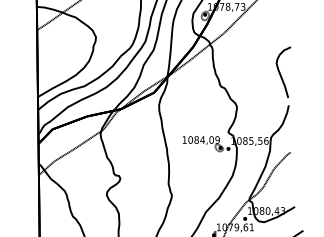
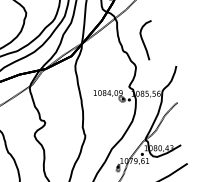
curve: (280, 72) -> (143, 40), moved

